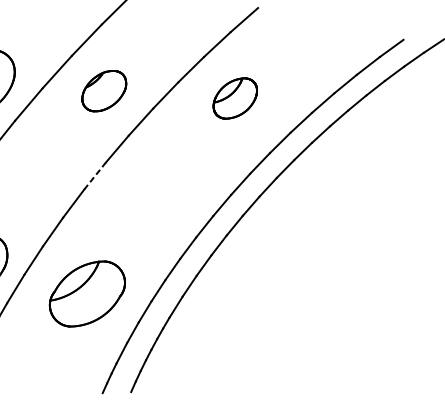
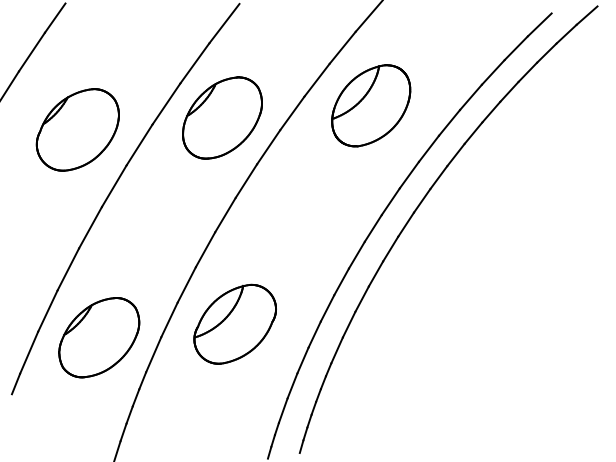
part: (104, 90) -> (222, 117), size x1.67
part: (235, 98) -> (371, 105), size x1.67
line: (95, 176) -> (225, 215), dashed -> solid
part: (86, 293) -> (234, 323), moved

